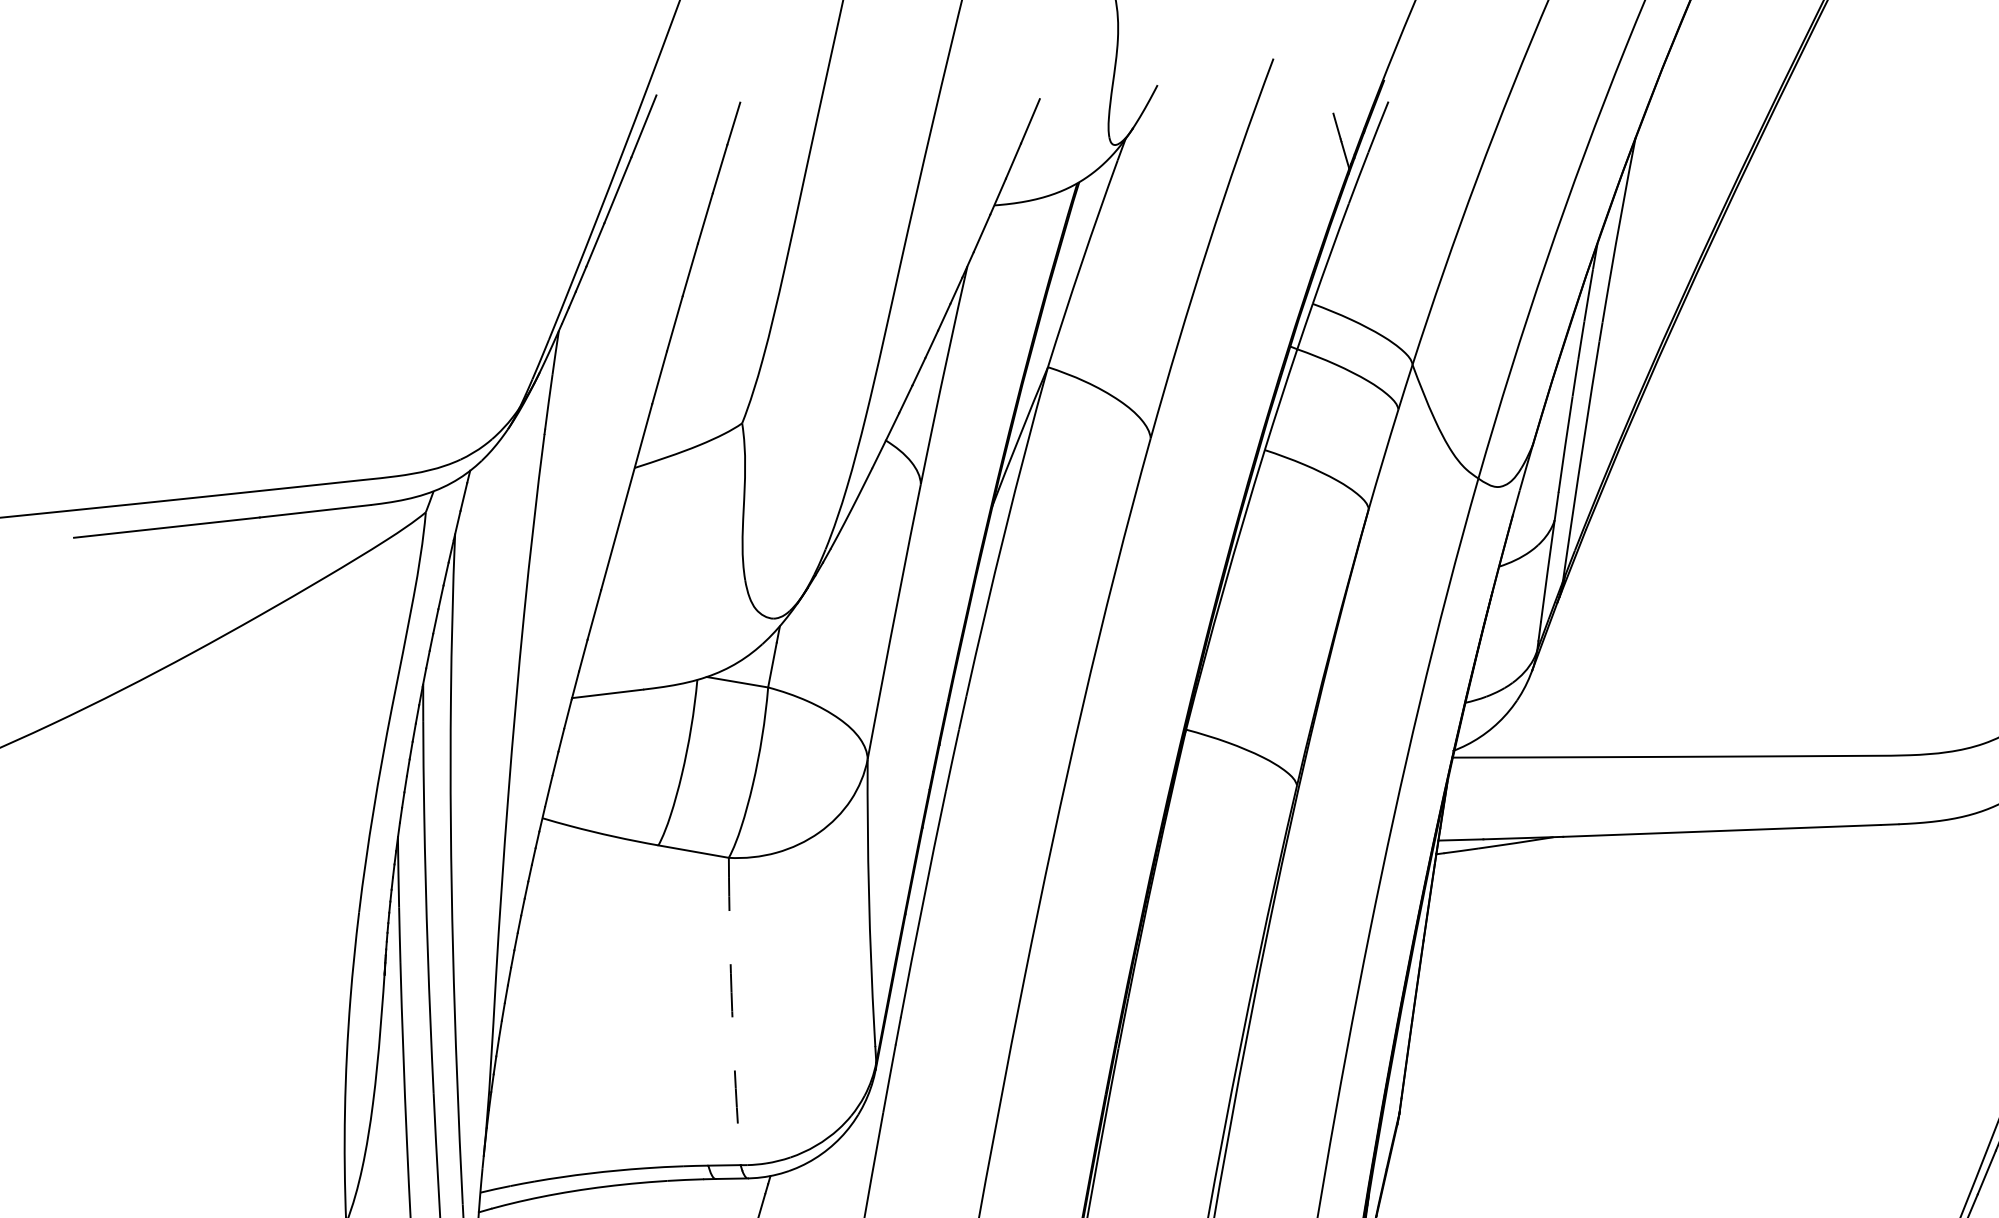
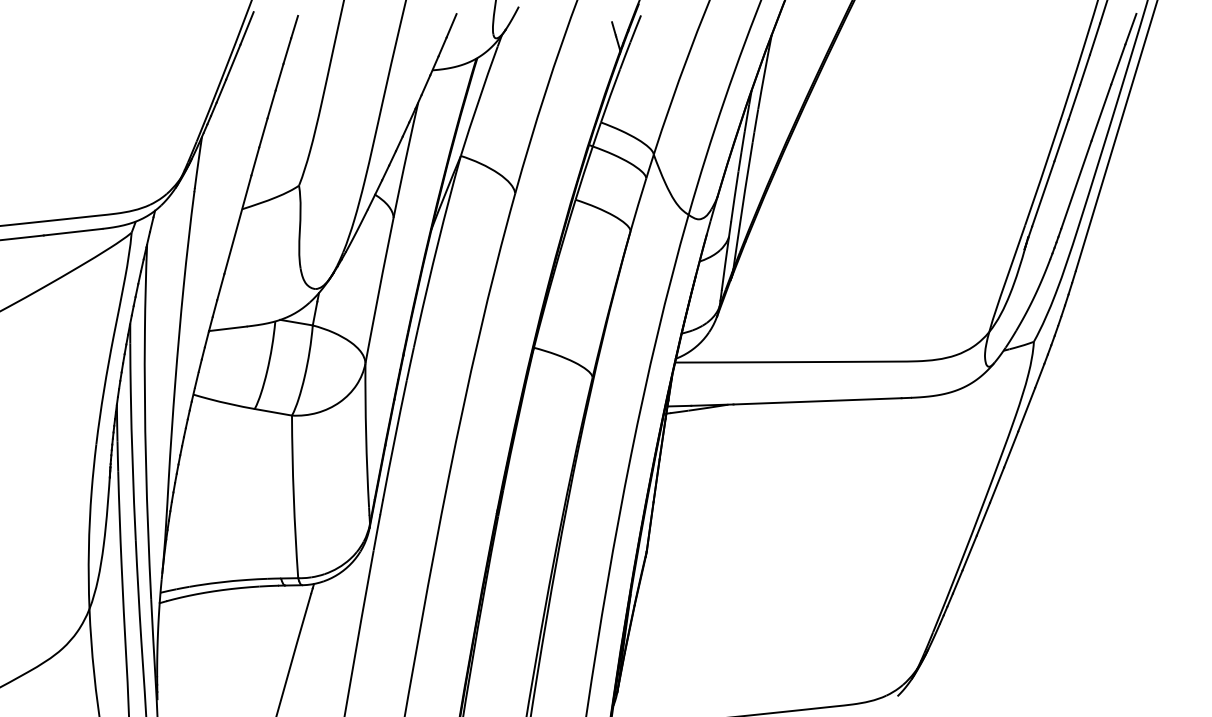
arc: (731, 1010) -> (293, 496), dashed -> solid

